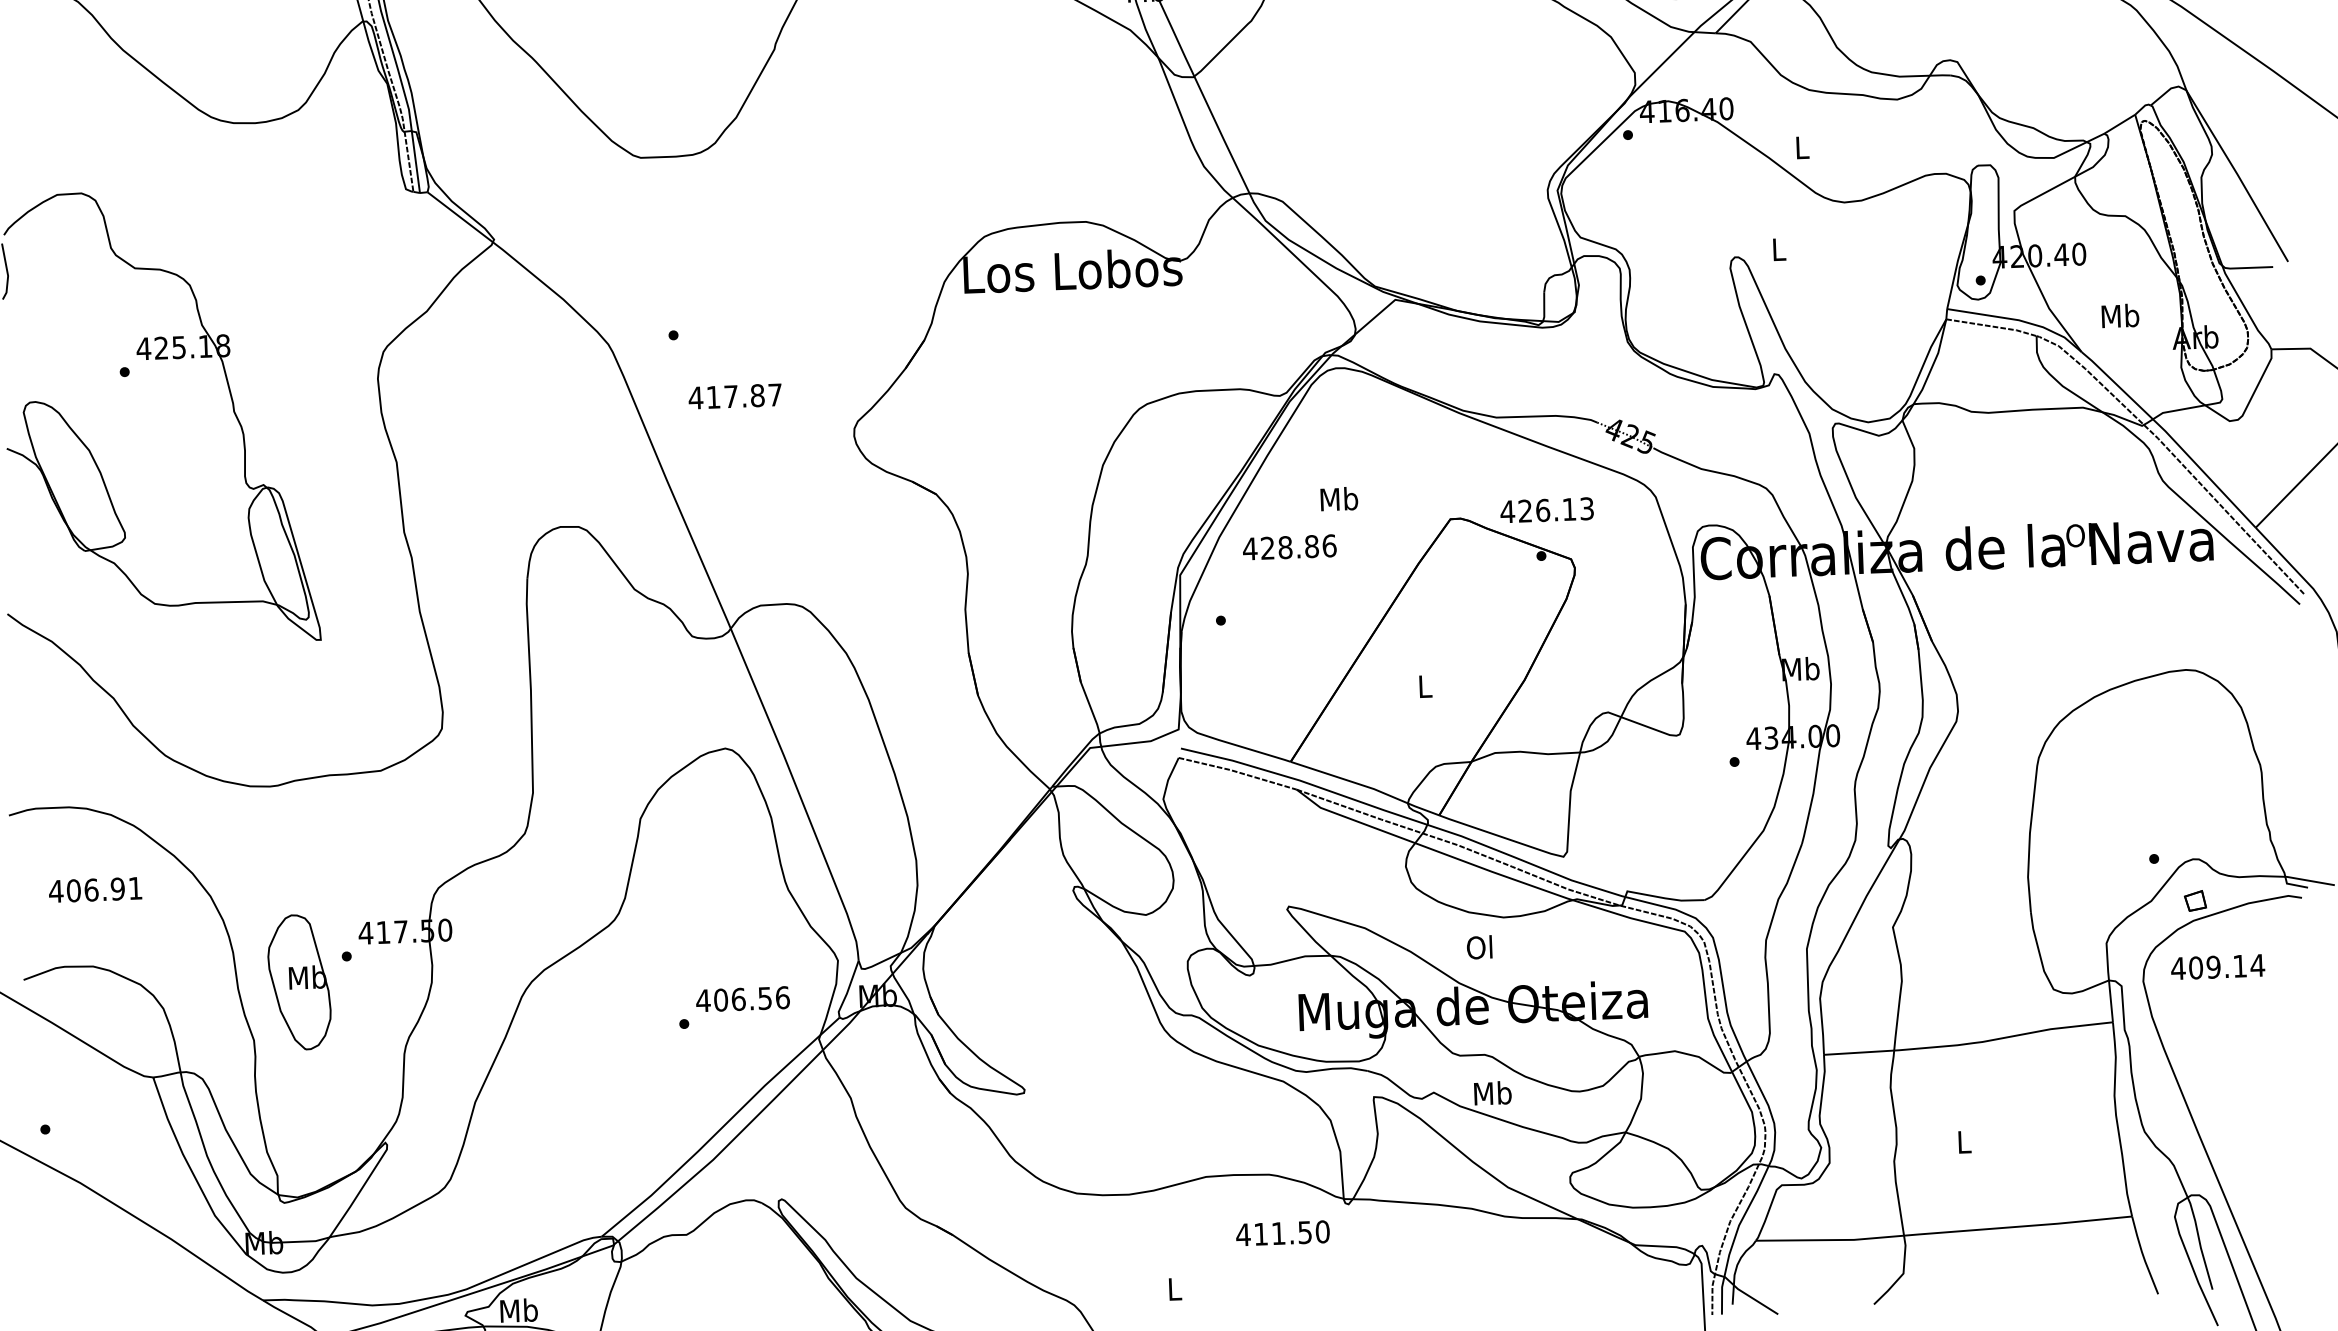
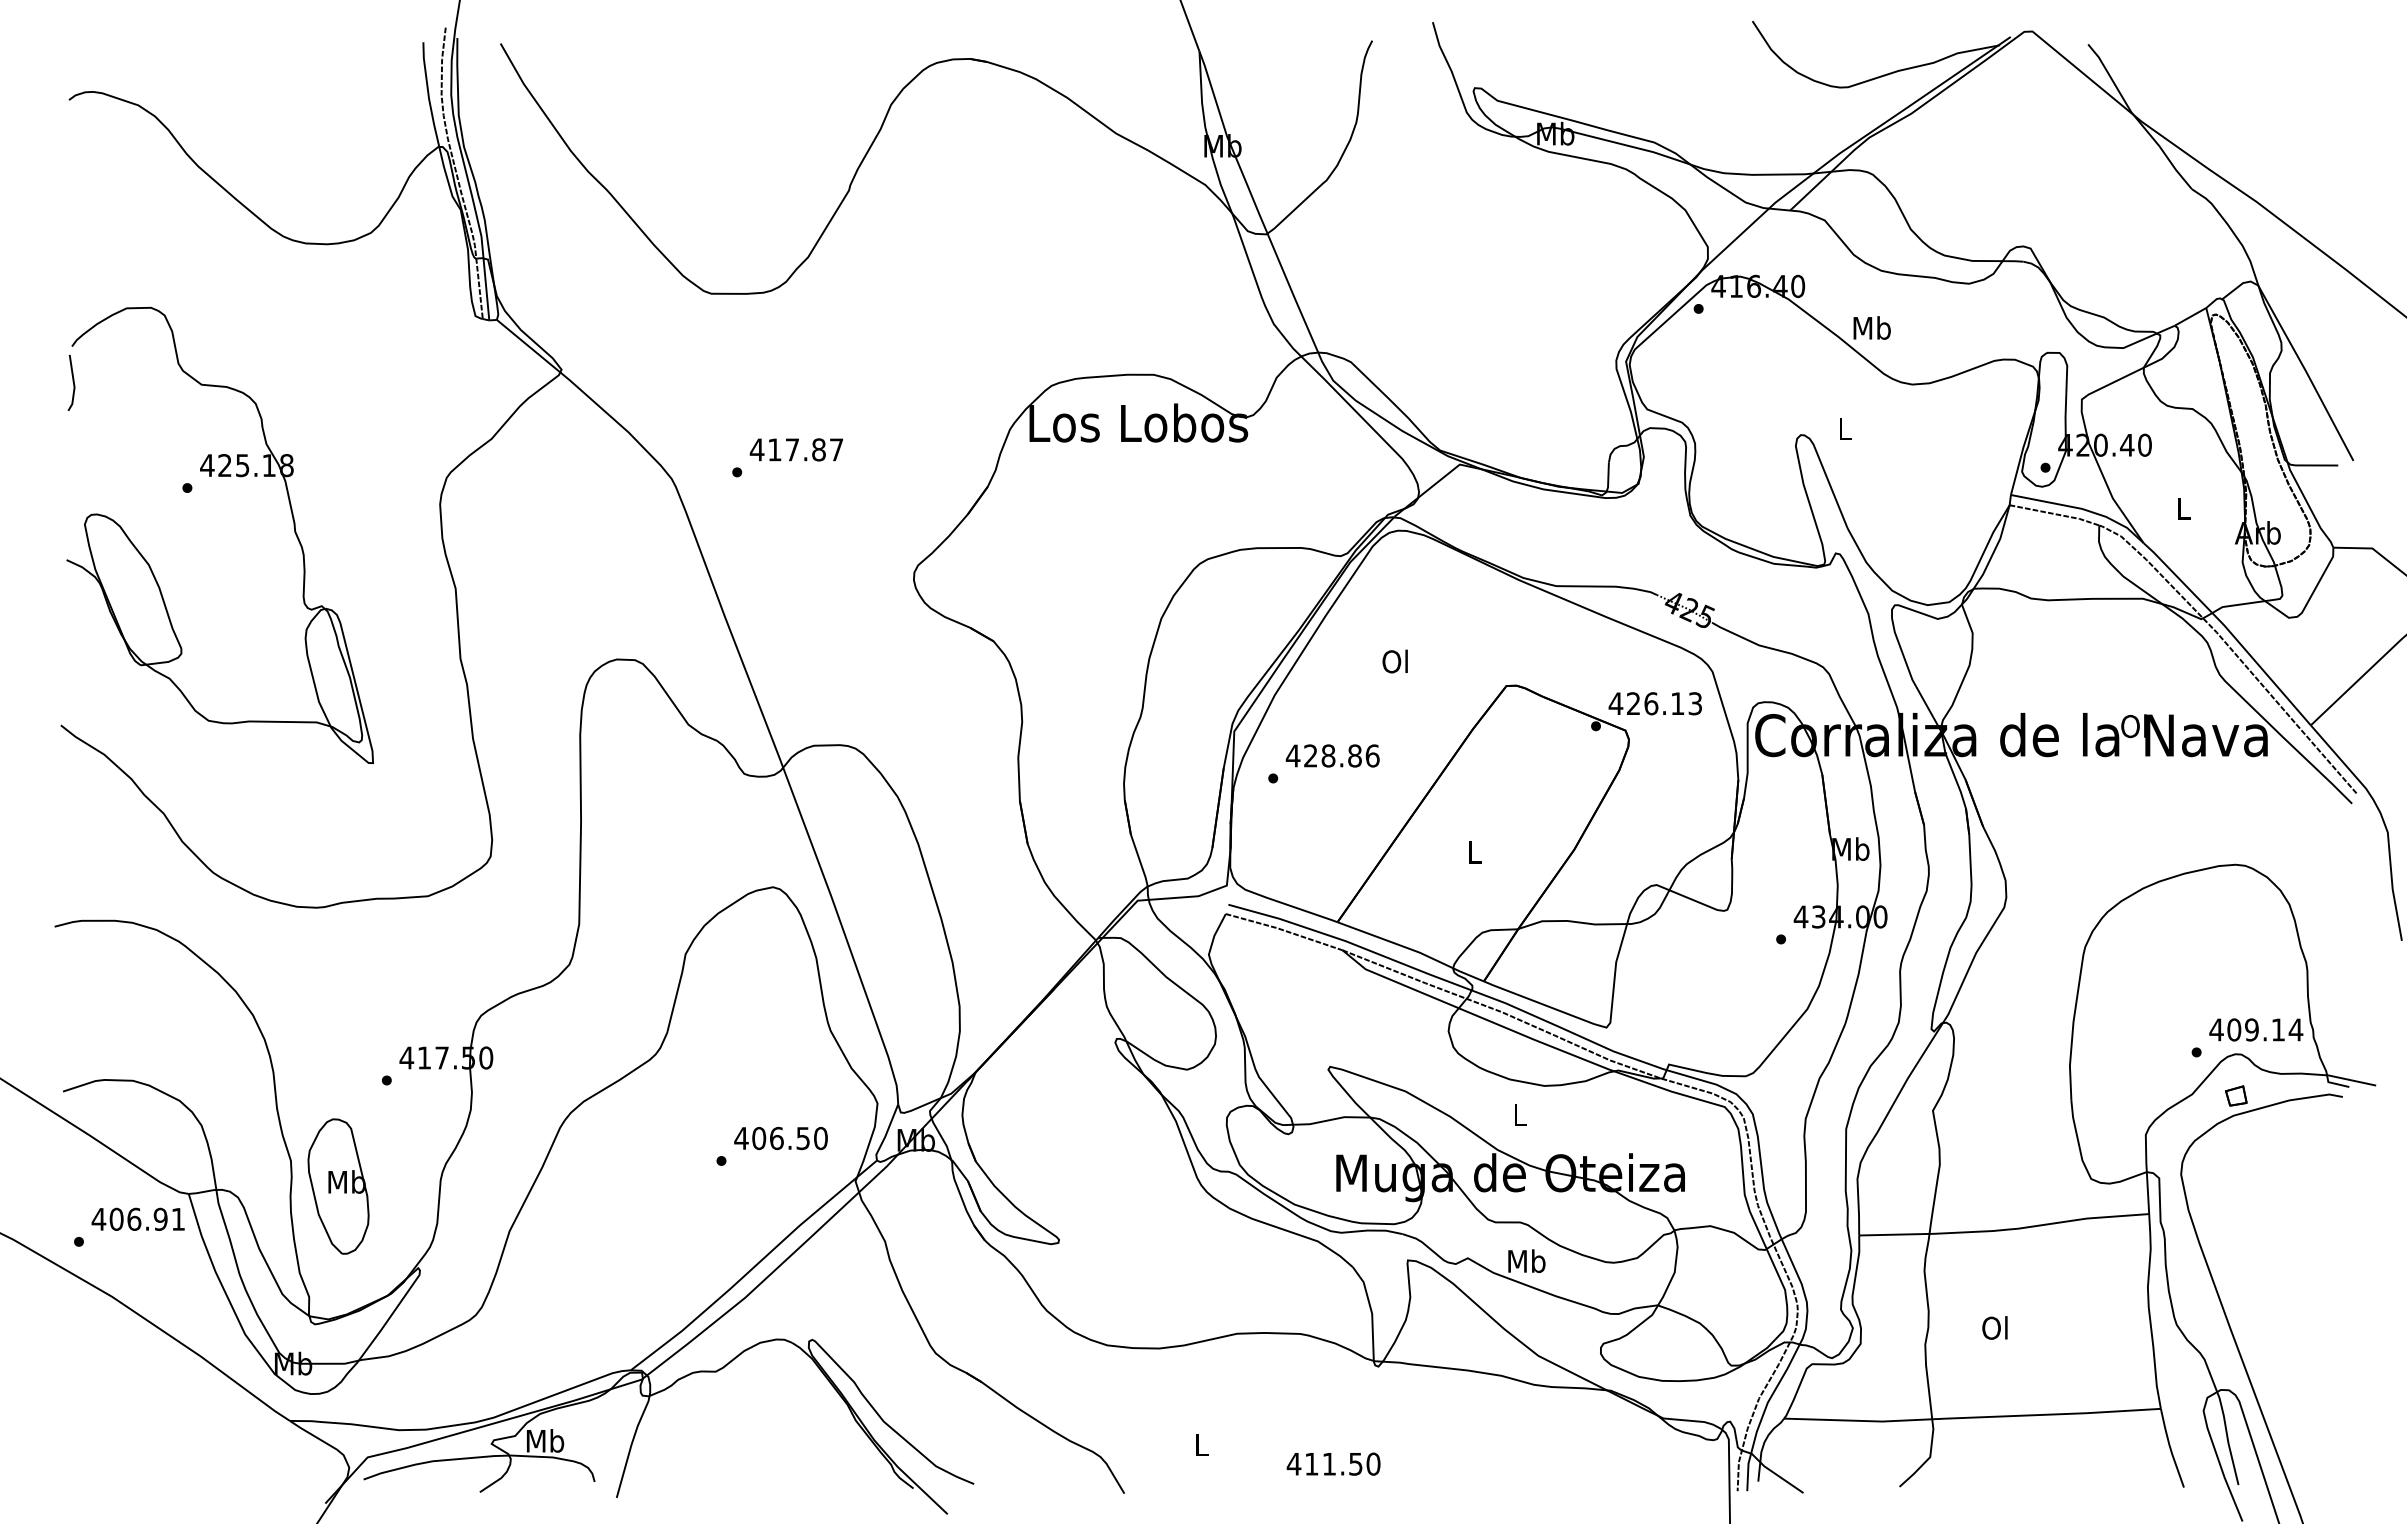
text: (1801, 147) -> (1871, 327), L -> Mb
text: (2120, 315) -> (2183, 508), Mb -> L
text: (735, 396) -> (796, 449), moved
text: (1338, 499) -> (1395, 661), Mb -> Ol
text: (1546, 510) -> (1654, 703), moved
text: (1289, 547) -> (1332, 755), moved
text: (94, 889) -> (137, 1218), moved
text: (1478, 947) -> (1518, 1114), Ol -> L
text: (2218, 966) -> (2256, 1029), moved
part: (299, 982) -> (338, 1186), moved
text: (782, 996) -> (820, 1137), 406.56 -> 406.50
text: (1962, 1141) -> (1994, 1327), L -> Ol
text: (1282, 1232) -> (1333, 1463), moved

